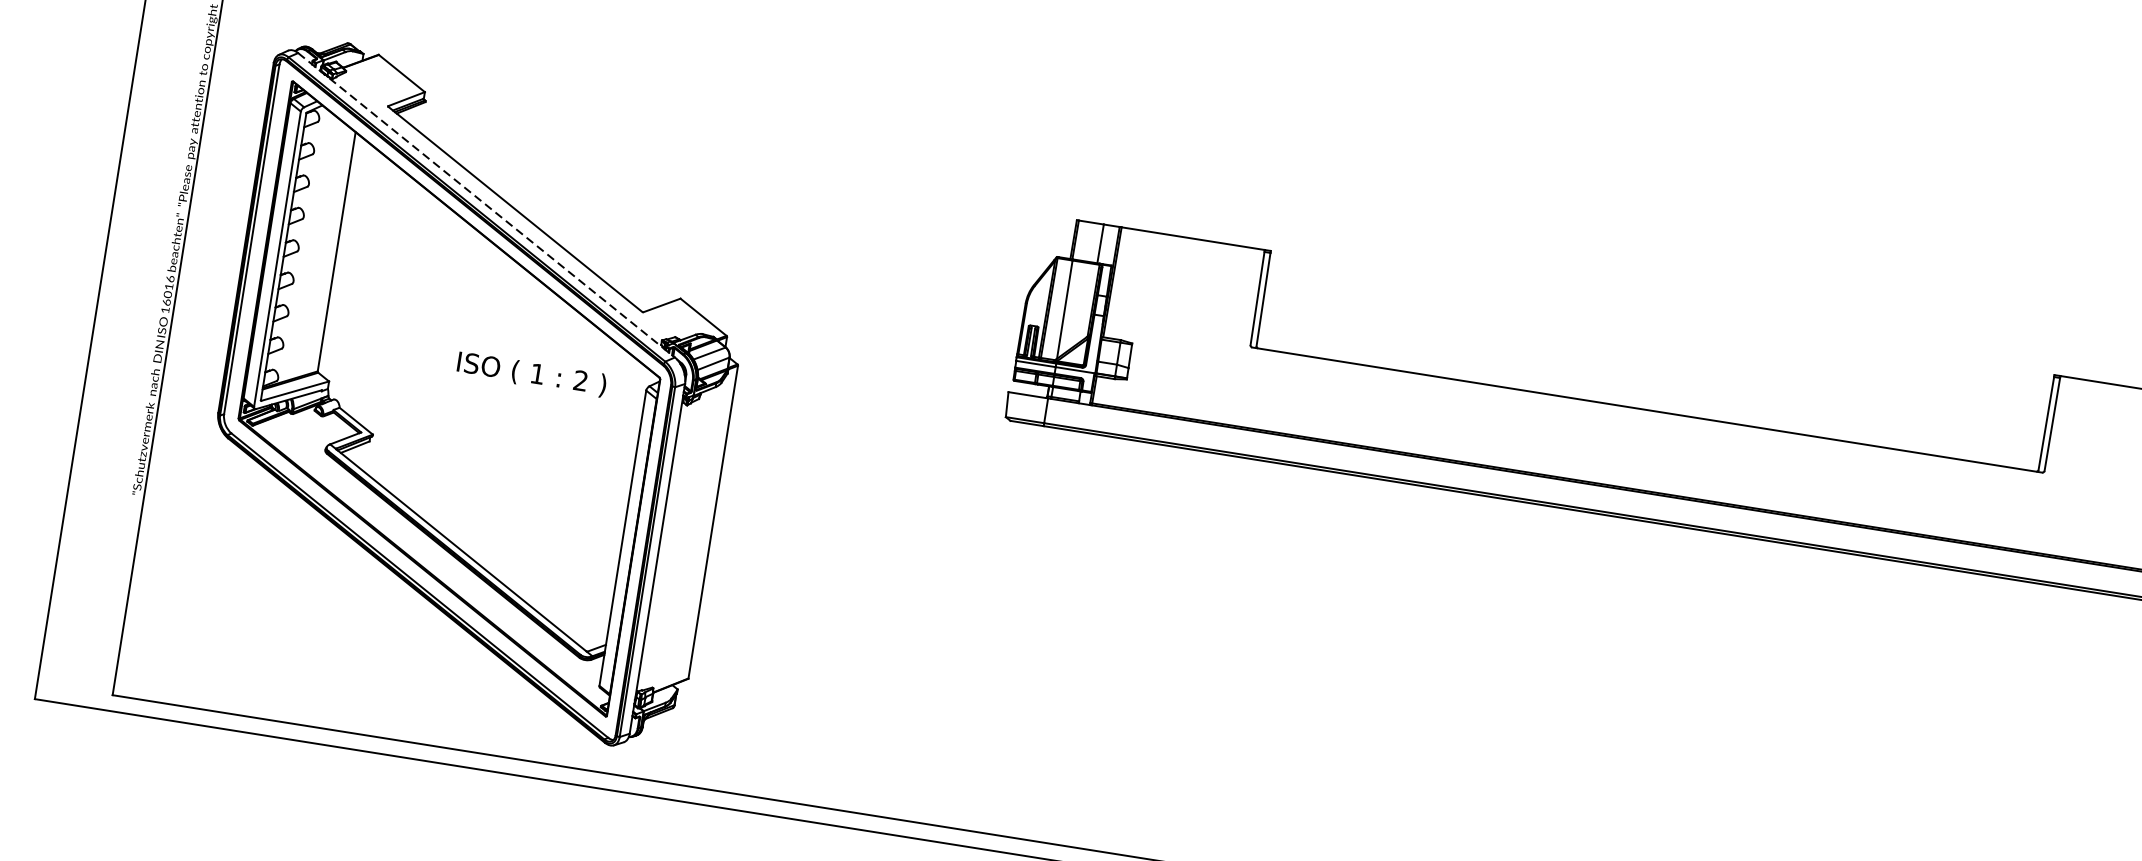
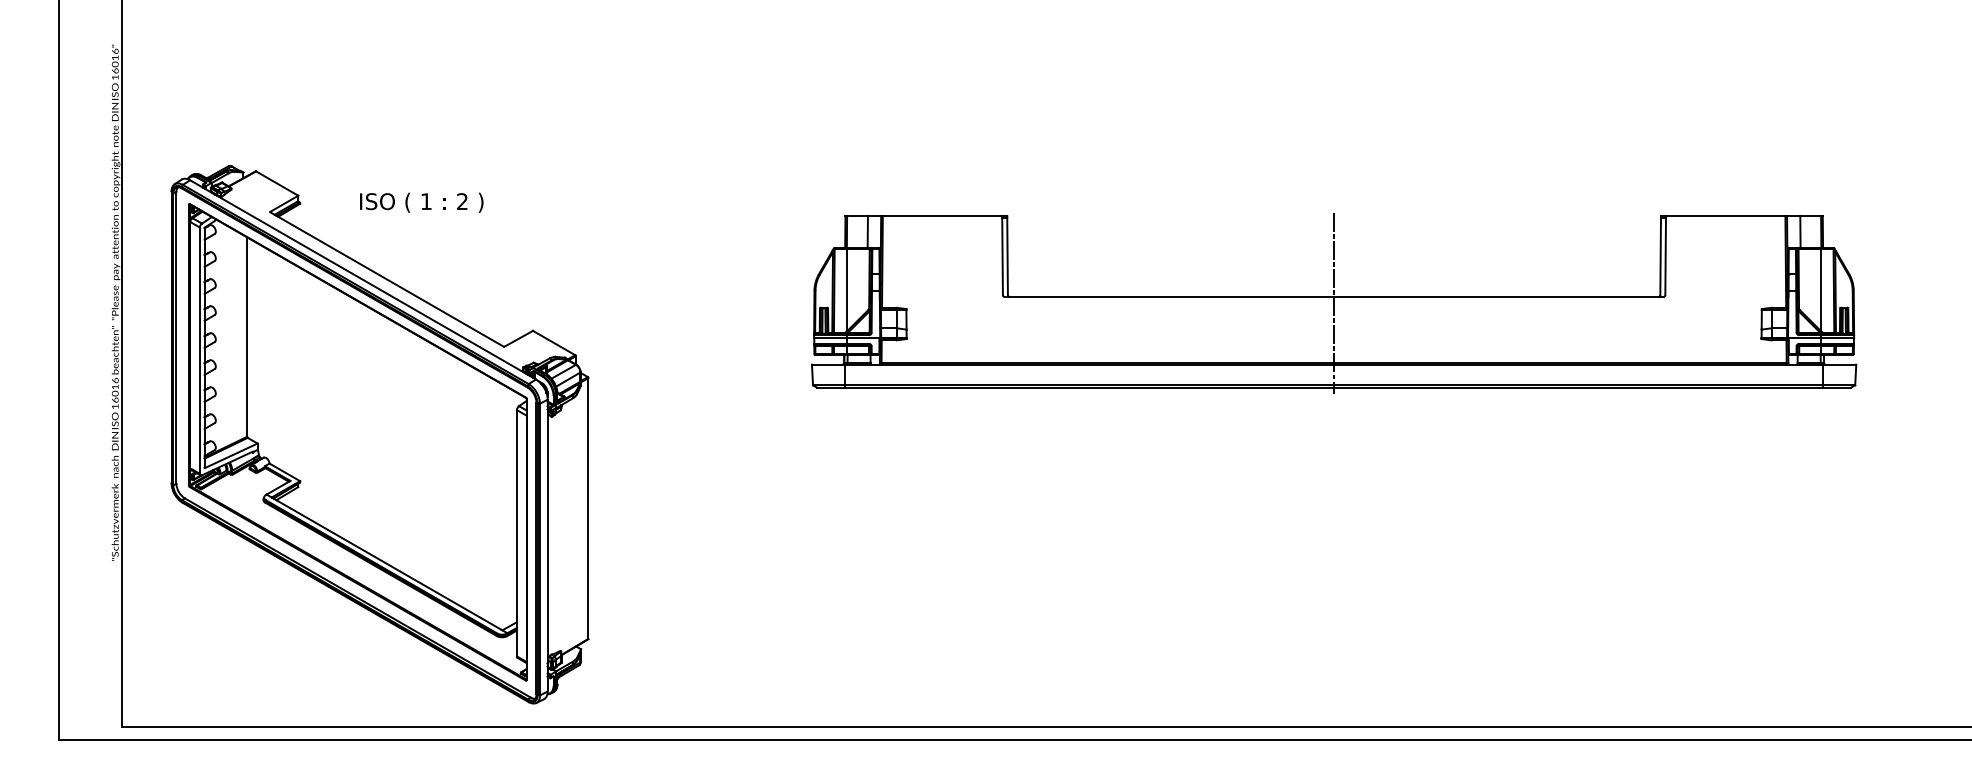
line: (487, 204) -> (363, 279), dashed -> solid
text: (531, 374) -> (421, 202), moved
line: (1646, 418) -> (1334, 303), added

